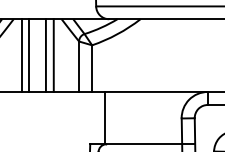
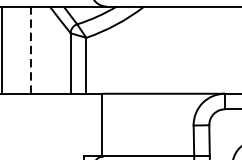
line: (29, 55) -> (11, 50), removed
line: (45, 55) -> (30, 50), solid -> dashed
line: (53, 55) -> (40, 50), removed

